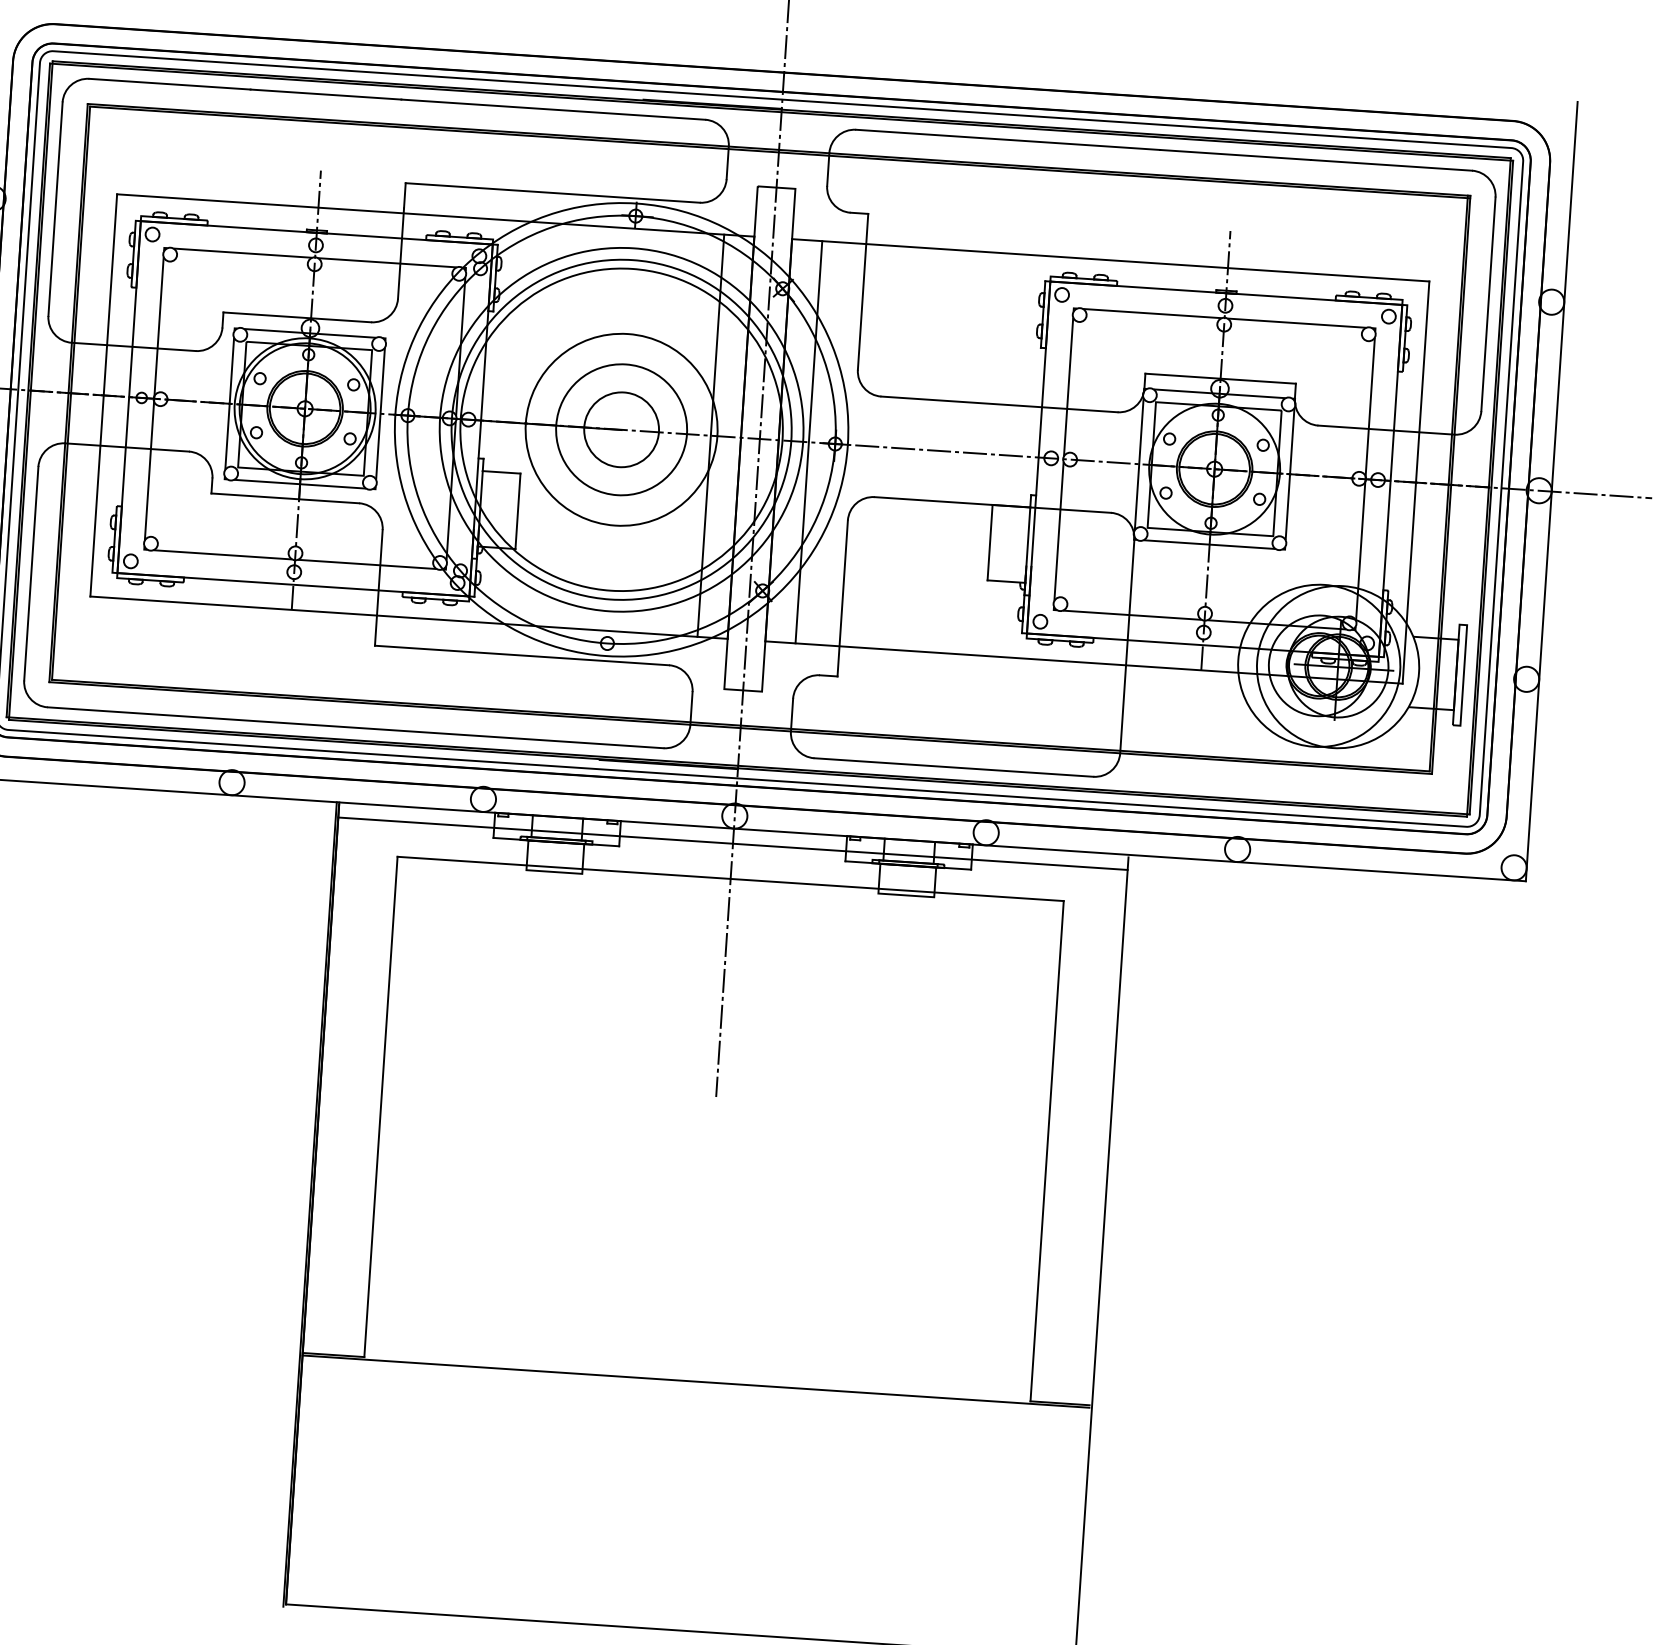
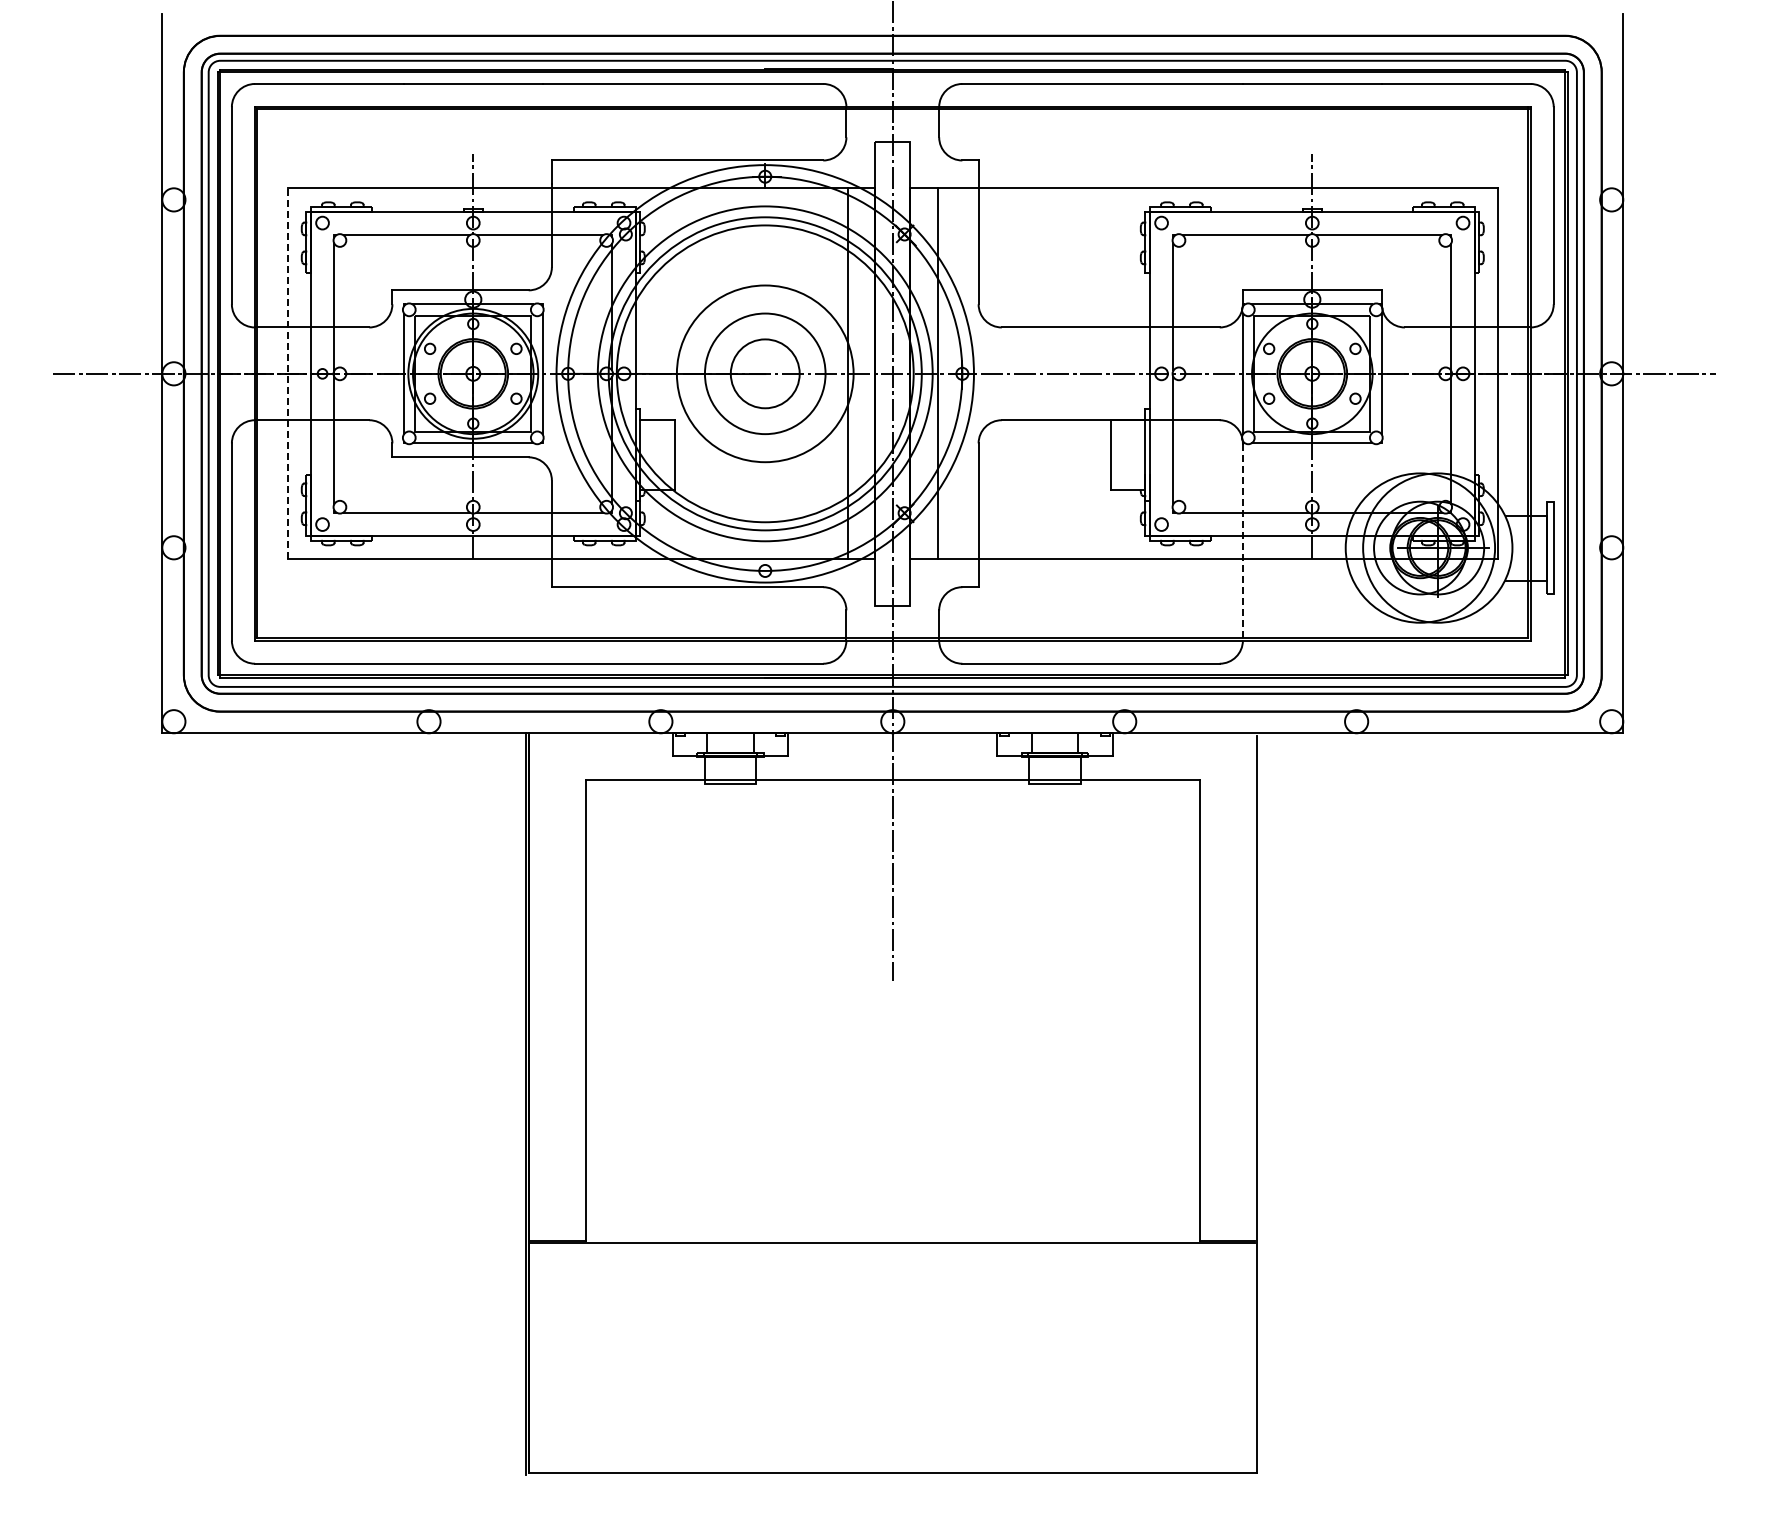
line: (103, 395) -> (287, 373), solid -> dashed
line: (1126, 647) -> (1242, 542), solid -> dashed
line: (732, 844) -> (892, 747), removed

